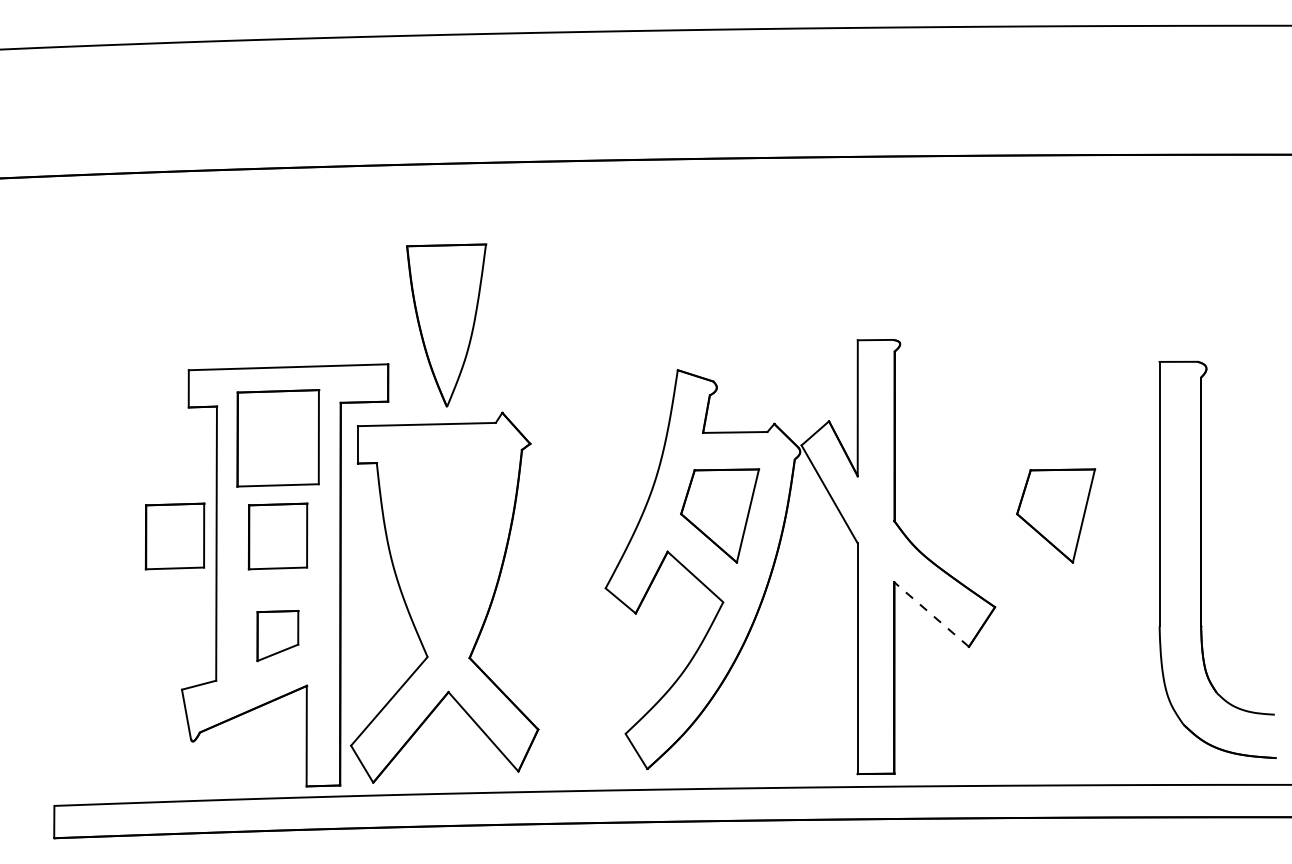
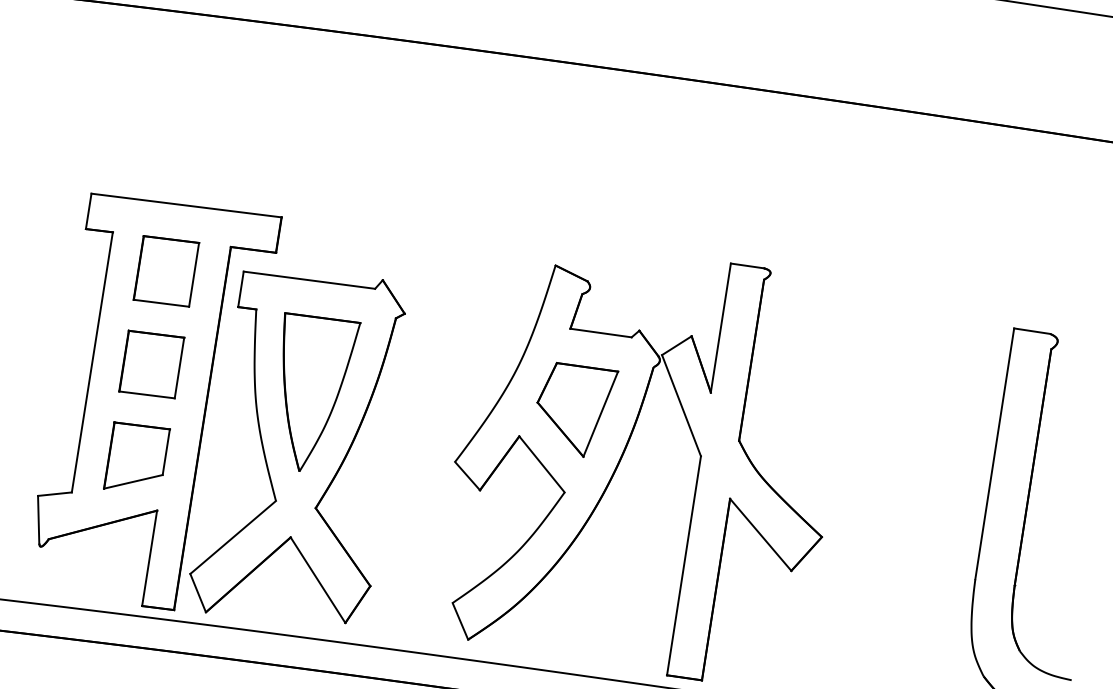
part: (446, 325) -> (310, 394), moved
part: (278, 437) -> (166, 270), size x0.71
part: (1056, 515) -> (893, 459), removed
part: (174, 536) -> (53, 349), removed
line: (931, 614) -> (760, 534), dashed -> solid
part: (277, 635) -> (136, 458), size x1.43

